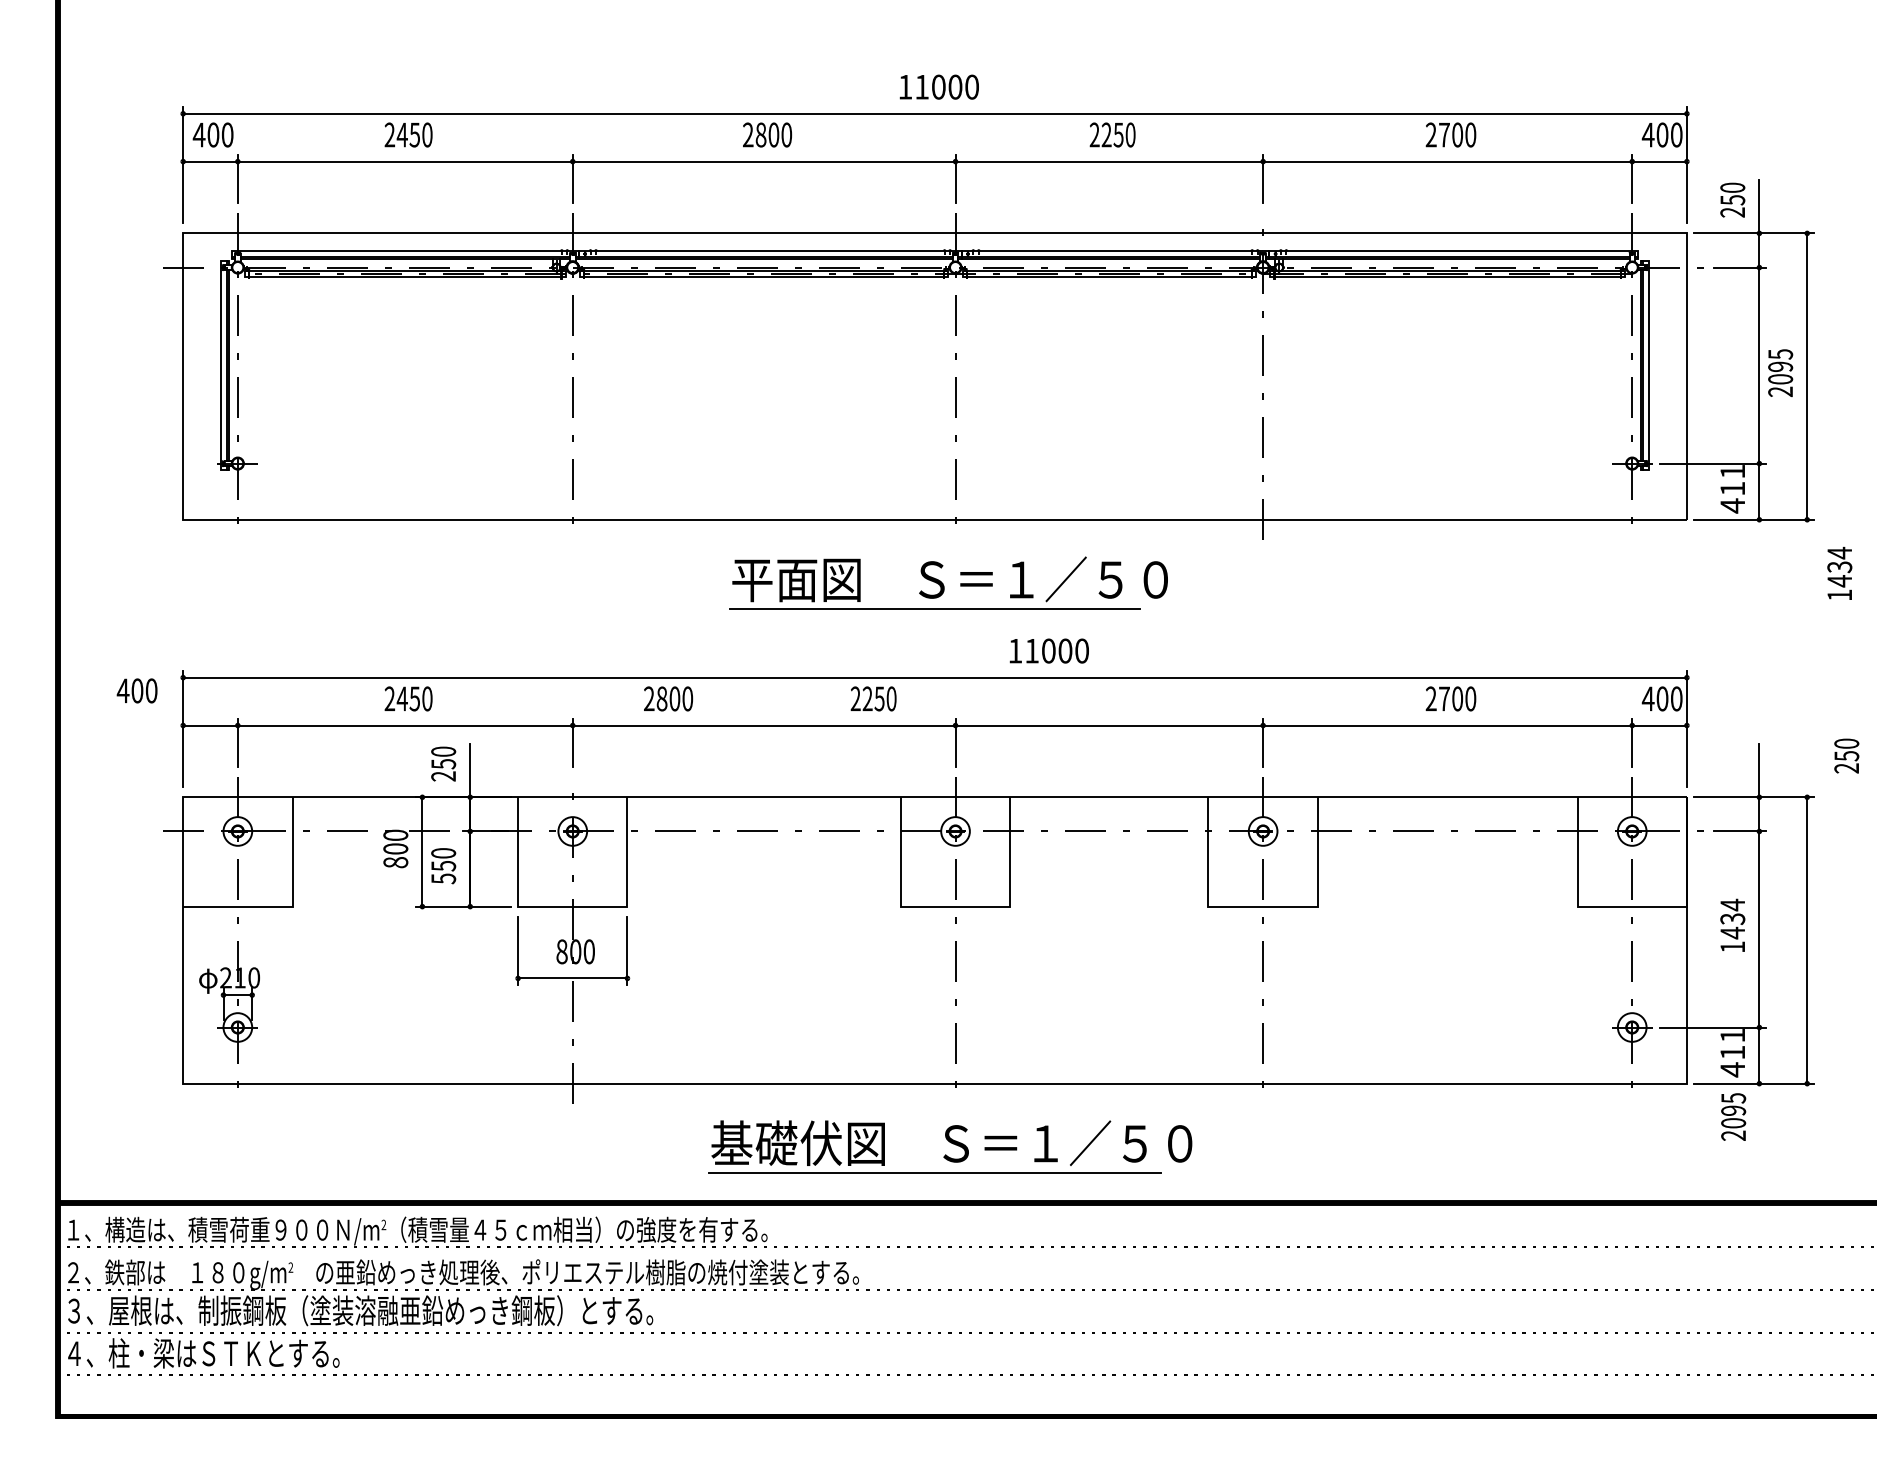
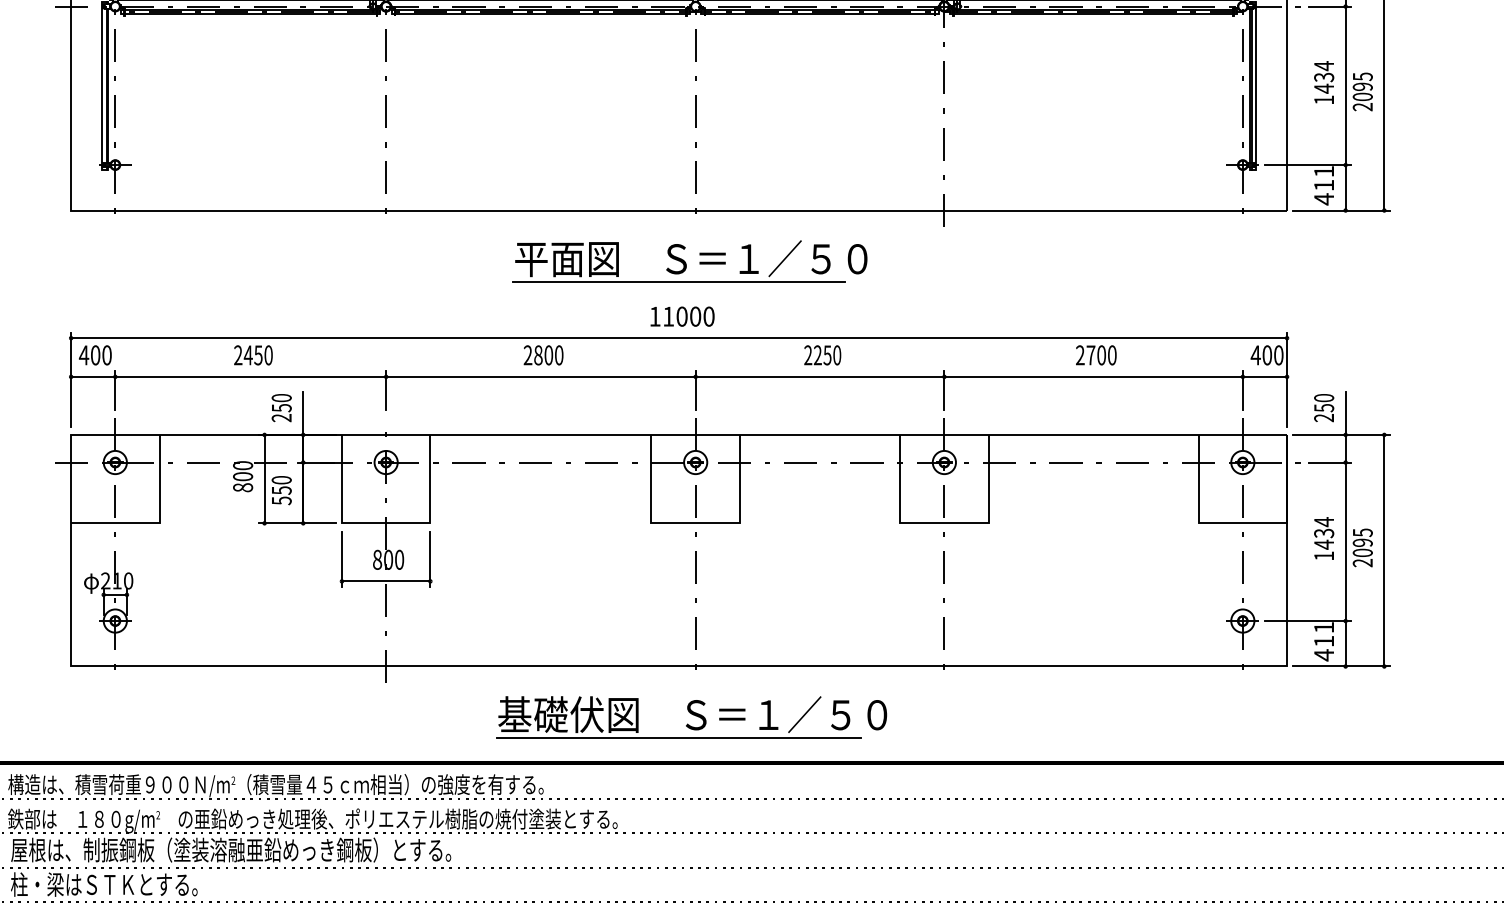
text: (1839, 572) -> (1323, 81), moved
text: (1048, 650) -> (681, 316), moved
text: (136, 690) -> (94, 355), moved
text: (668, 698) -> (543, 355), moved
text: (873, 698) -> (822, 355), moved
text: (1846, 755) -> (1323, 407), moved
text: (1733, 1116) -> (1362, 547), moved

